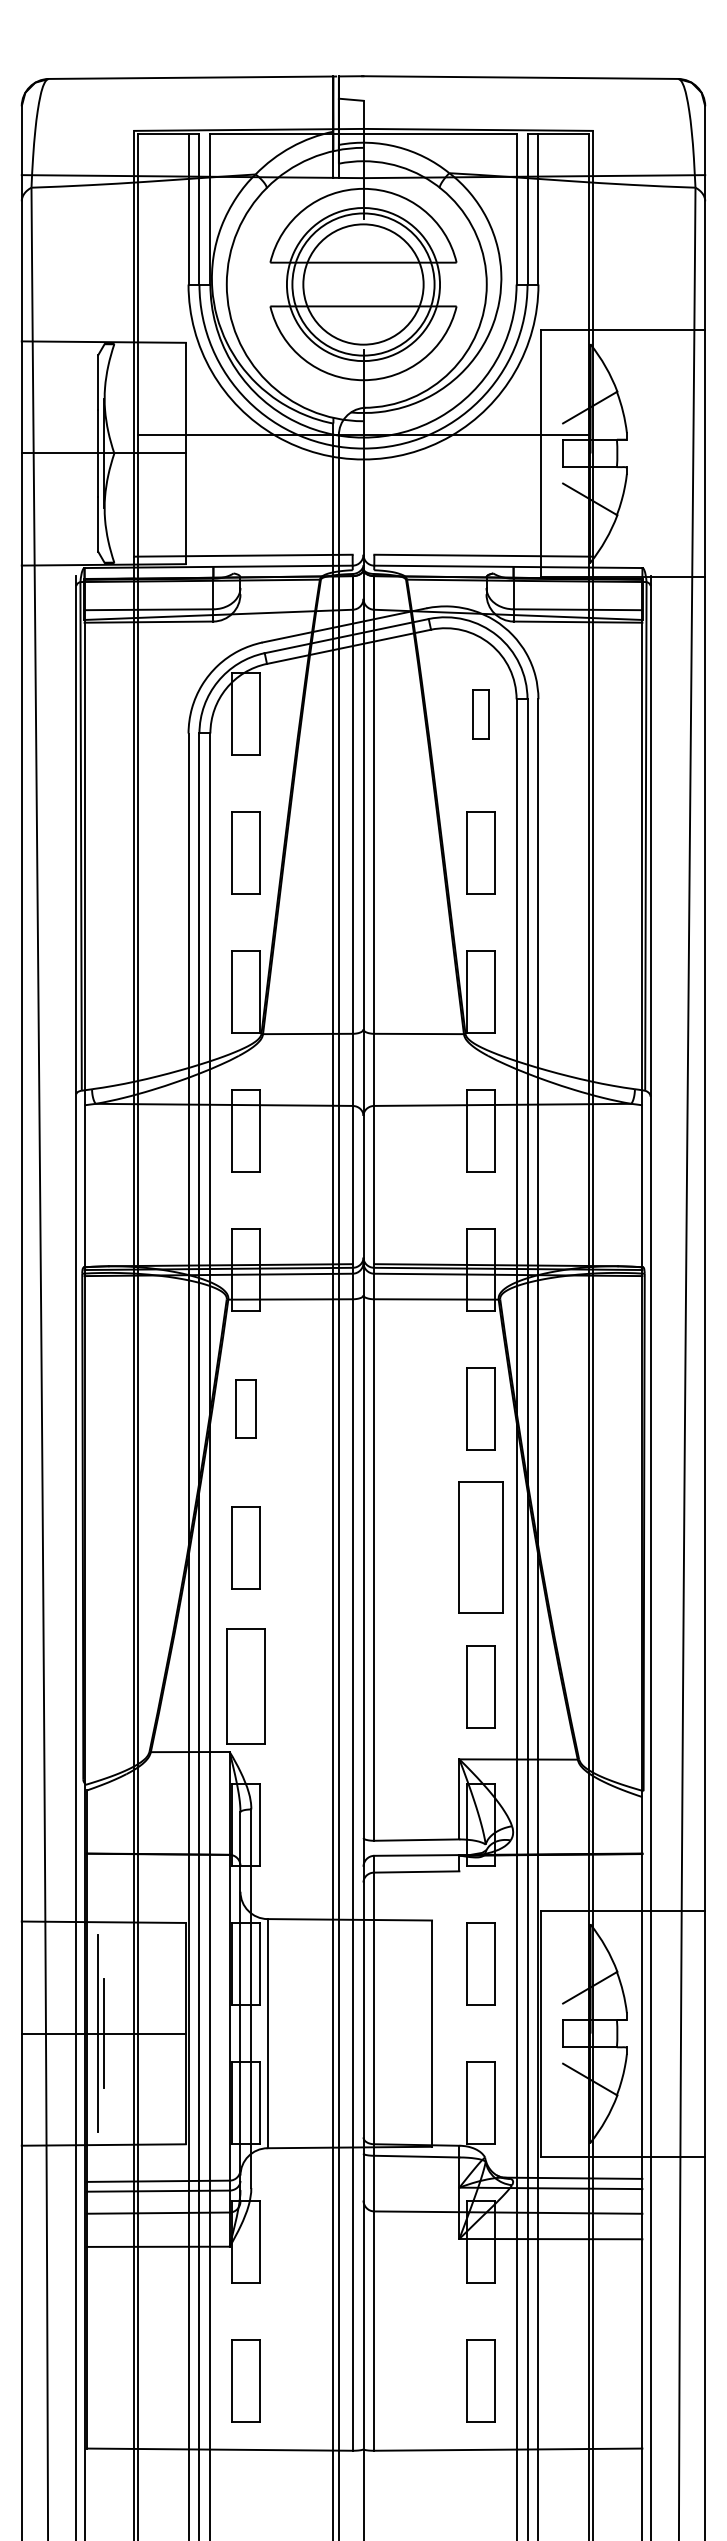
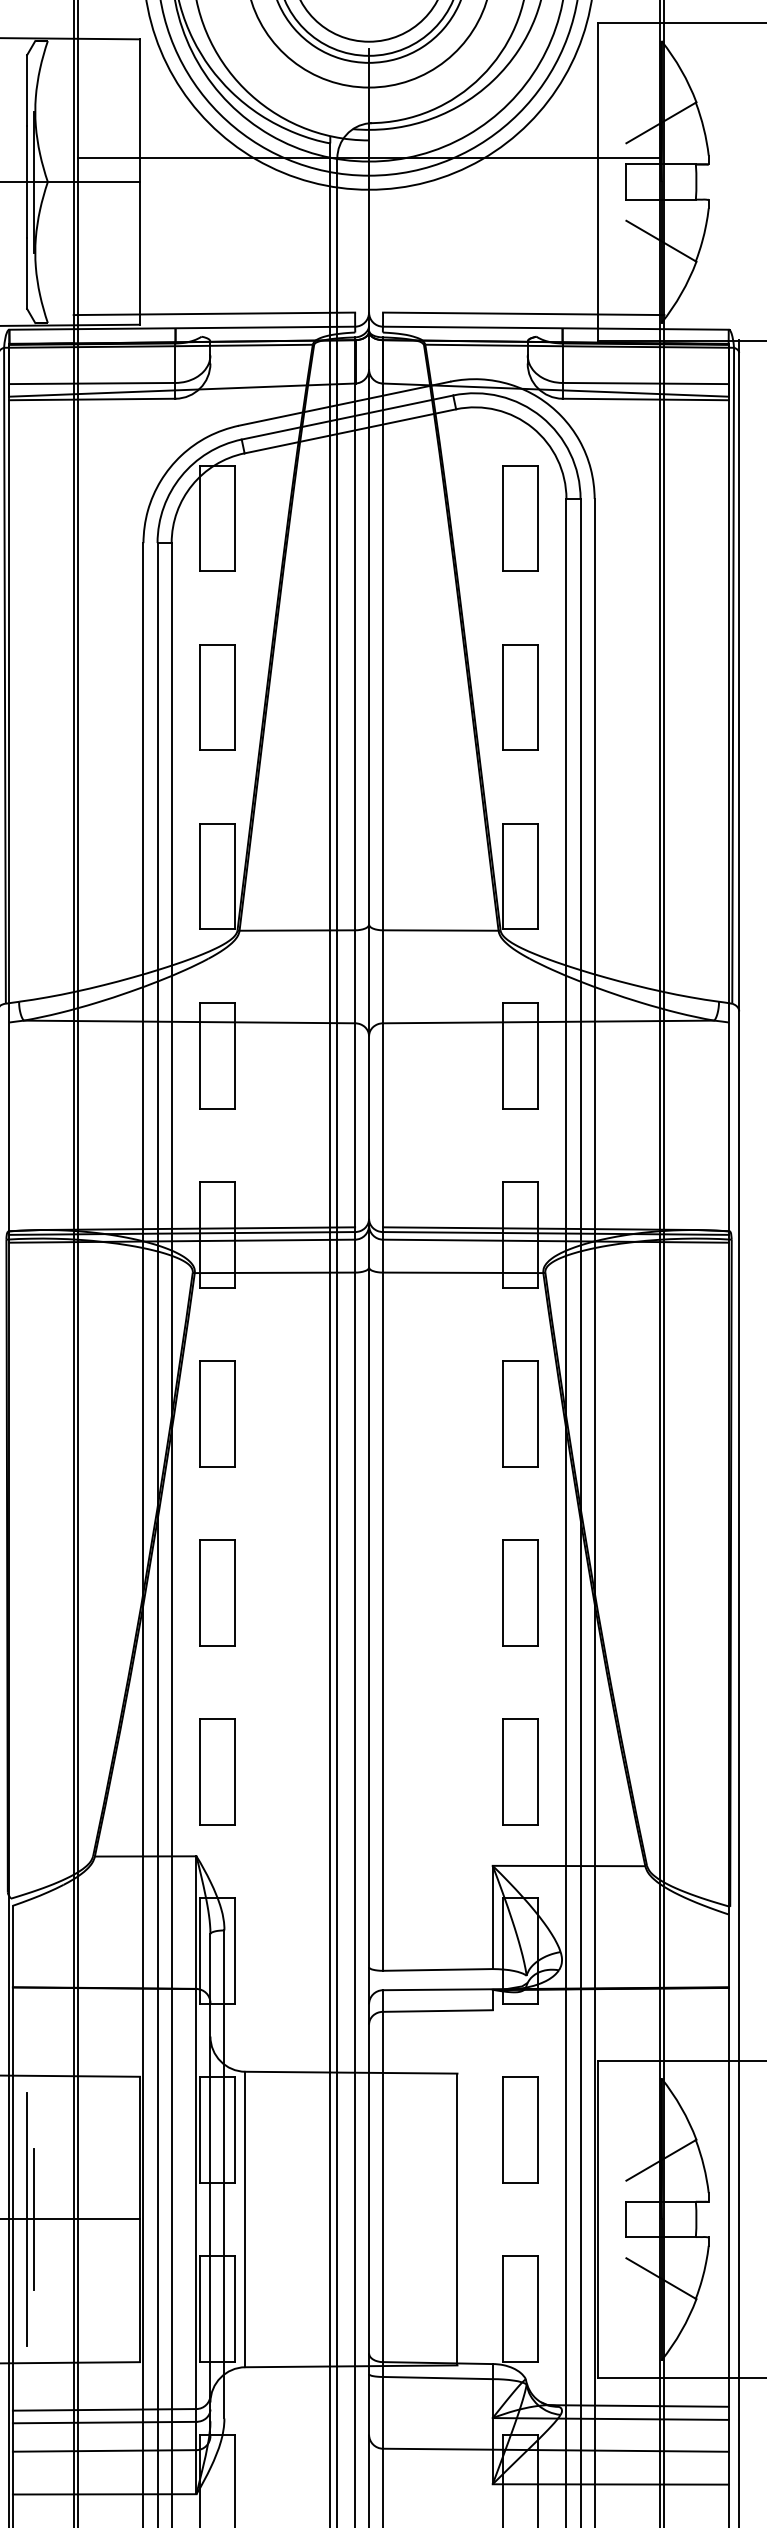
part: (480, 713) -> (519, 517), size x1.67
part: (245, 1408) -> (216, 1413), size x1.43
part: (480, 1547) -> (519, 1592), size x0.62
part: (245, 1686) -> (216, 1771), size x0.71

